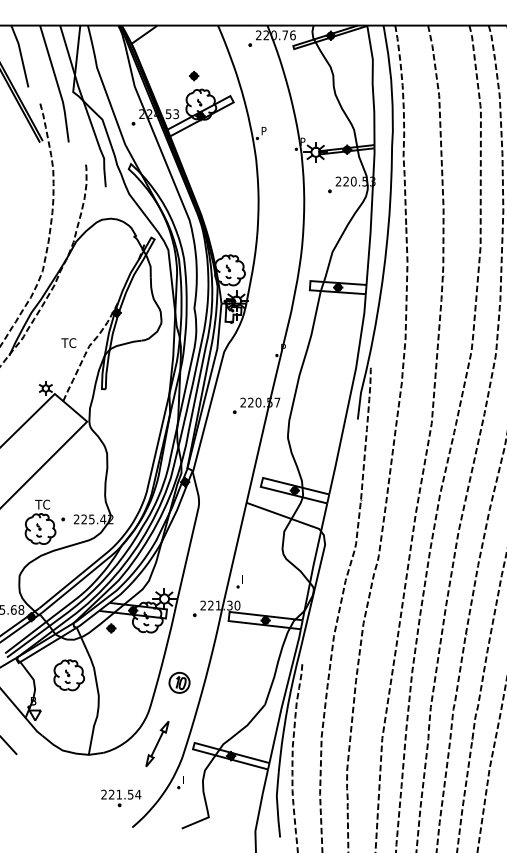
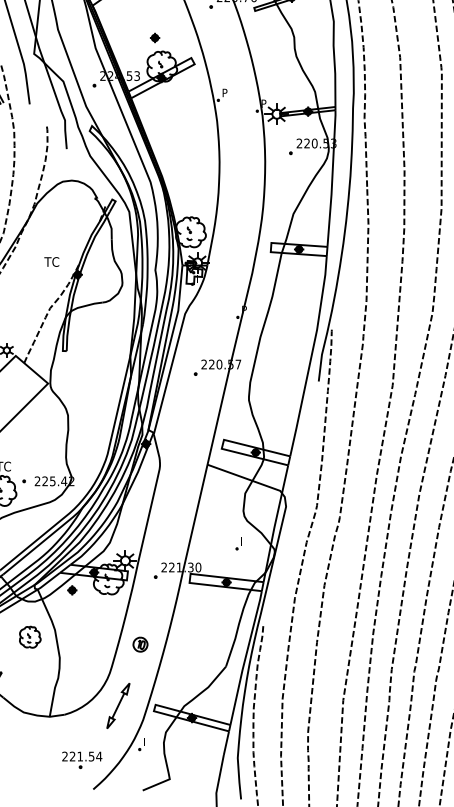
text: (68, 343) -> (51, 262), moved
part: (239, 581) -> (238, 543), moved
part: (69, 675) -> (30, 637), size x0.7
part: (179, 682) -> (140, 644), size x0.7

